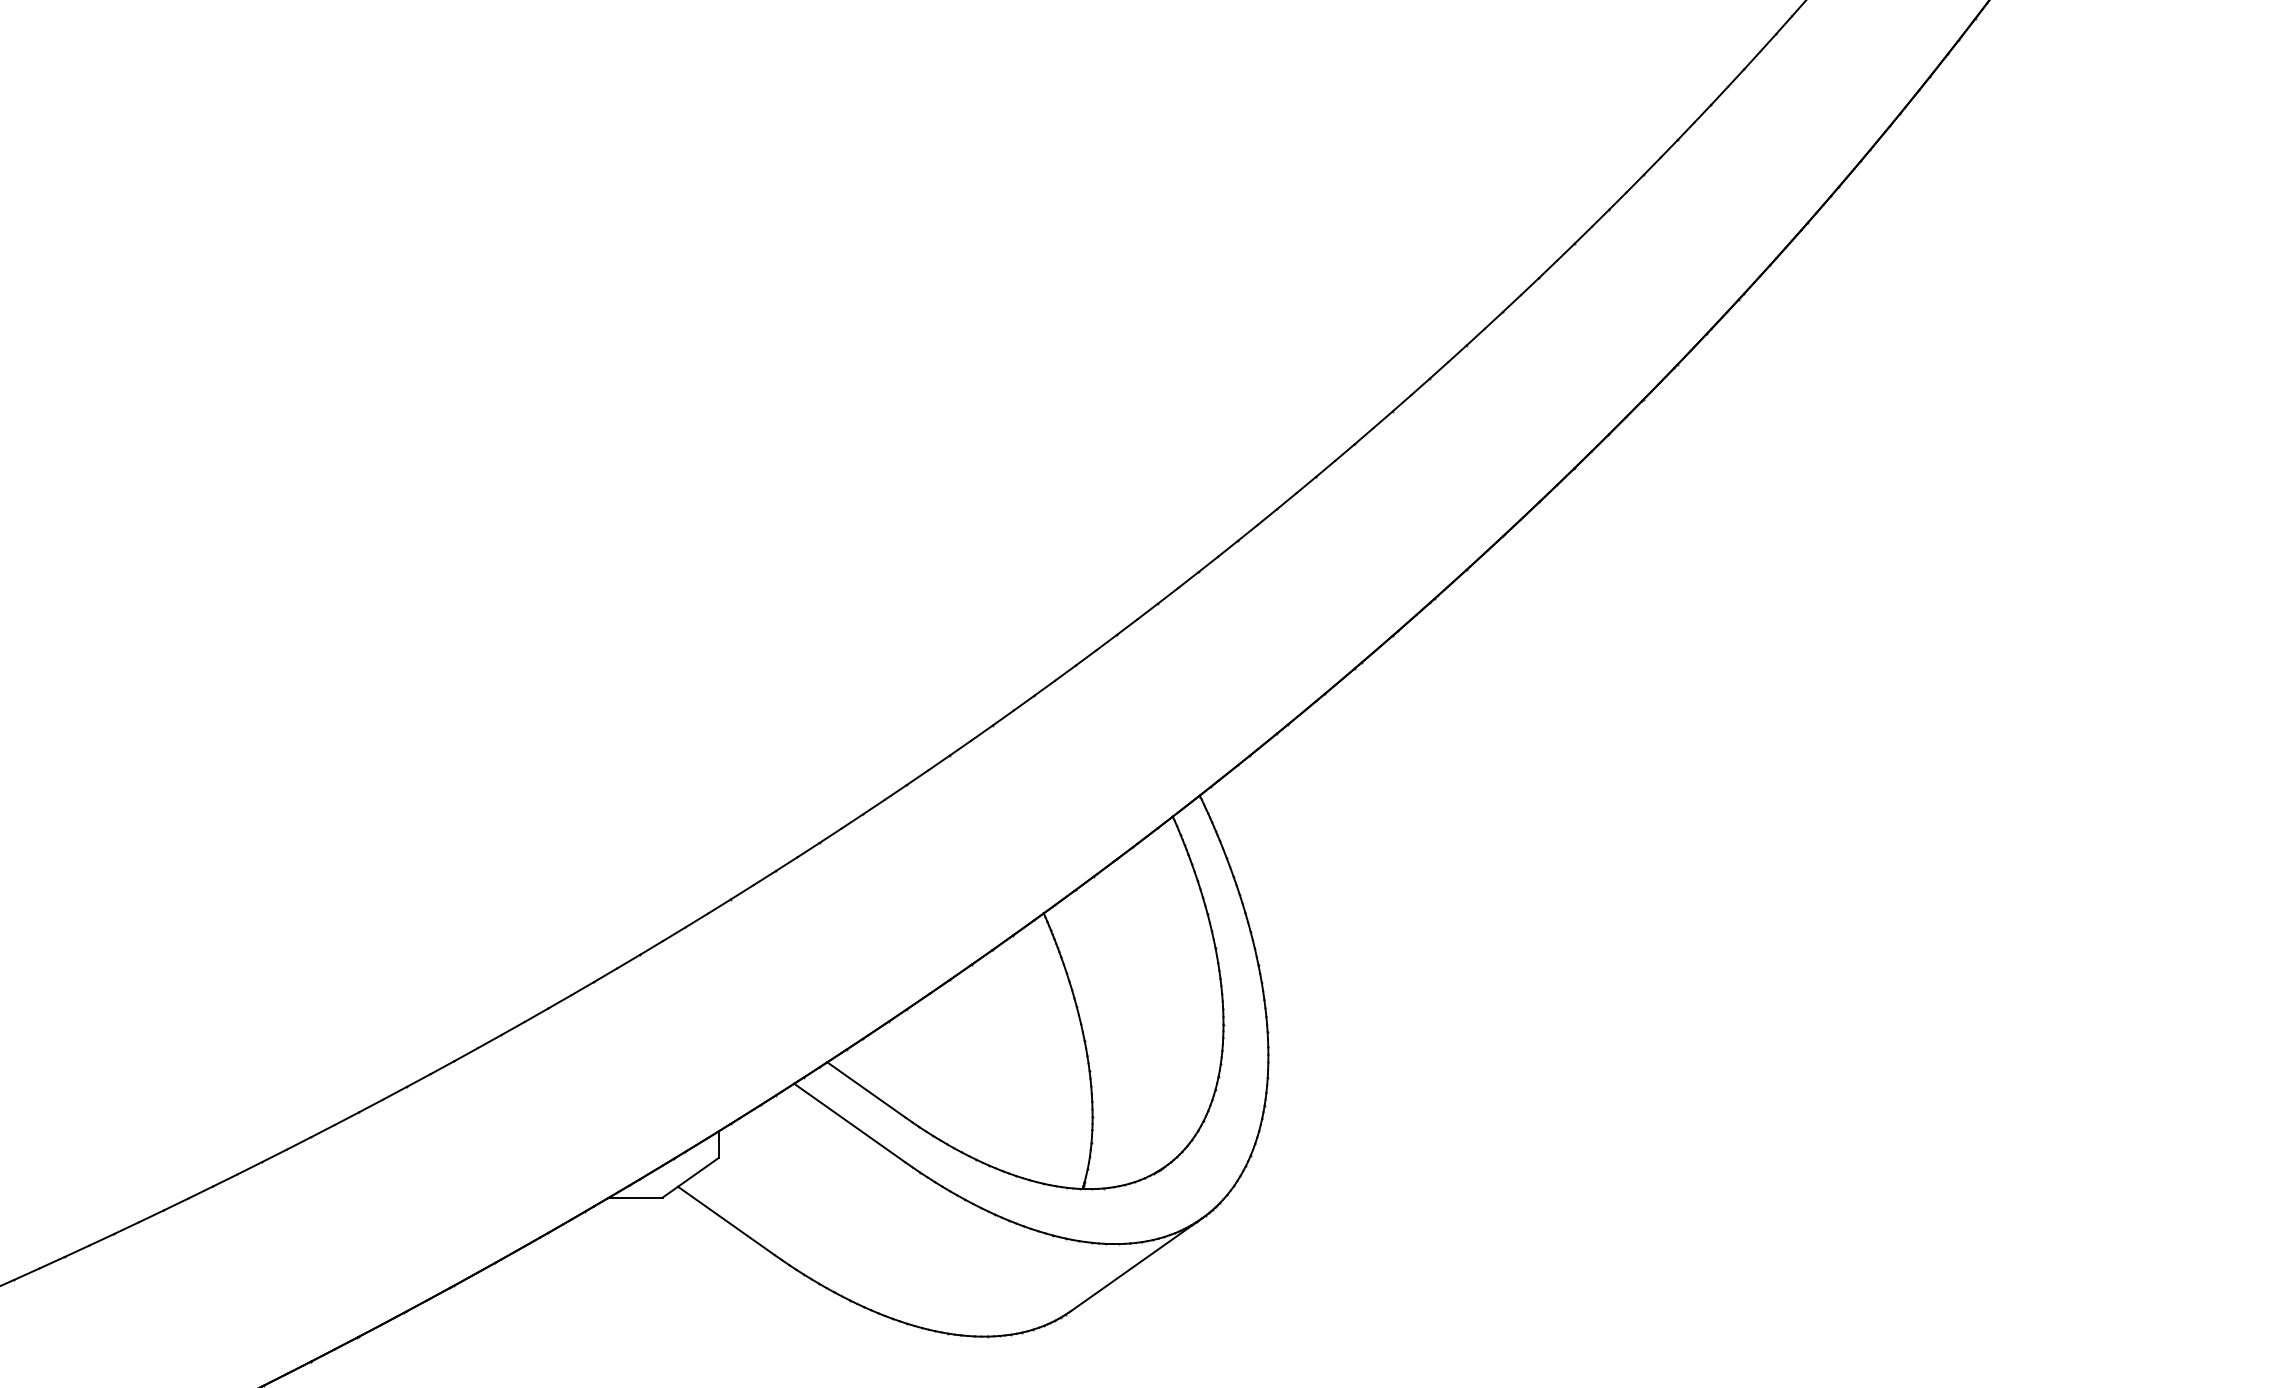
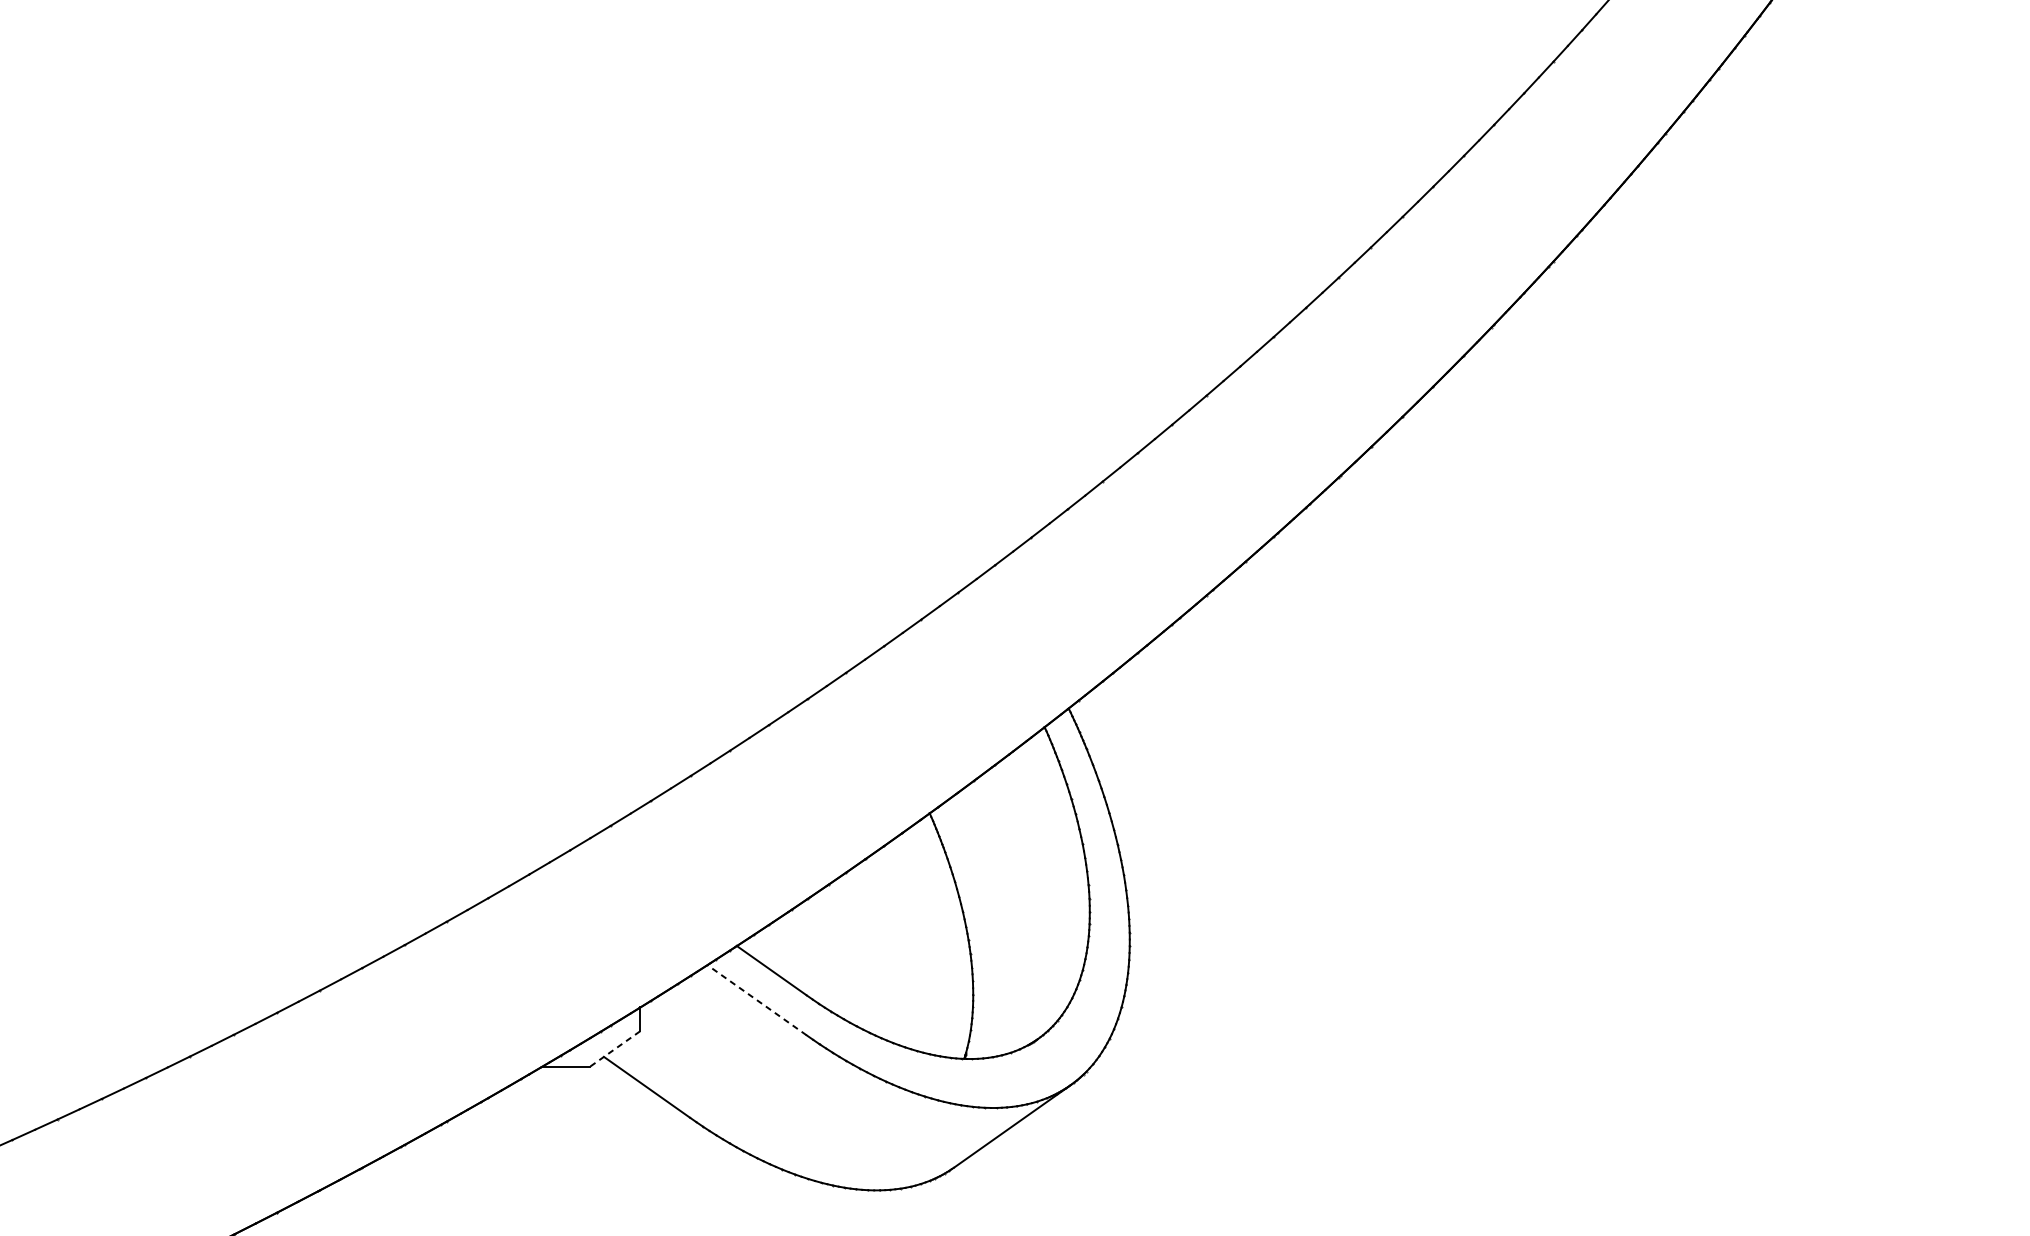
line: (849, 1122) -> (756, 999), solid -> dashed
line: (690, 1178) -> (615, 1049), solid -> dashed

